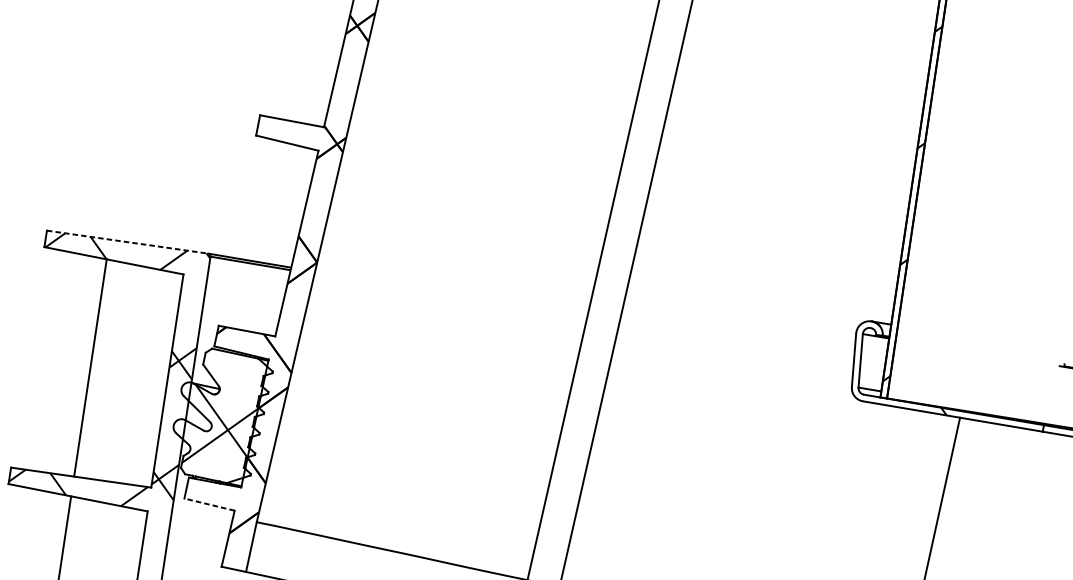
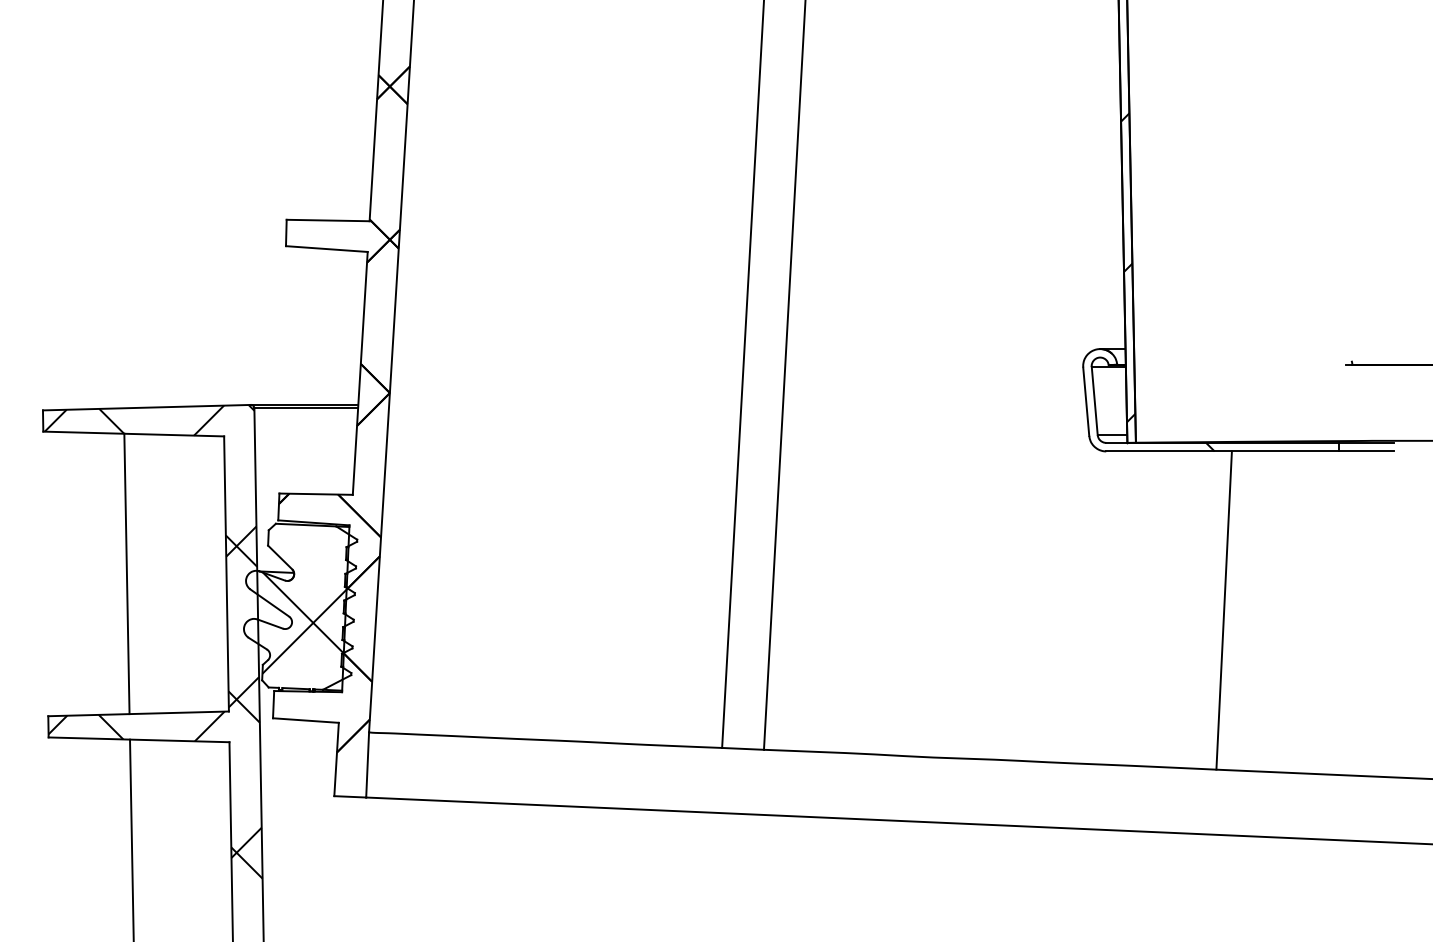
line: (127, 241) -> (146, 407), dashed -> solid
line: (209, 504) -> (305, 720), dashed -> solid

